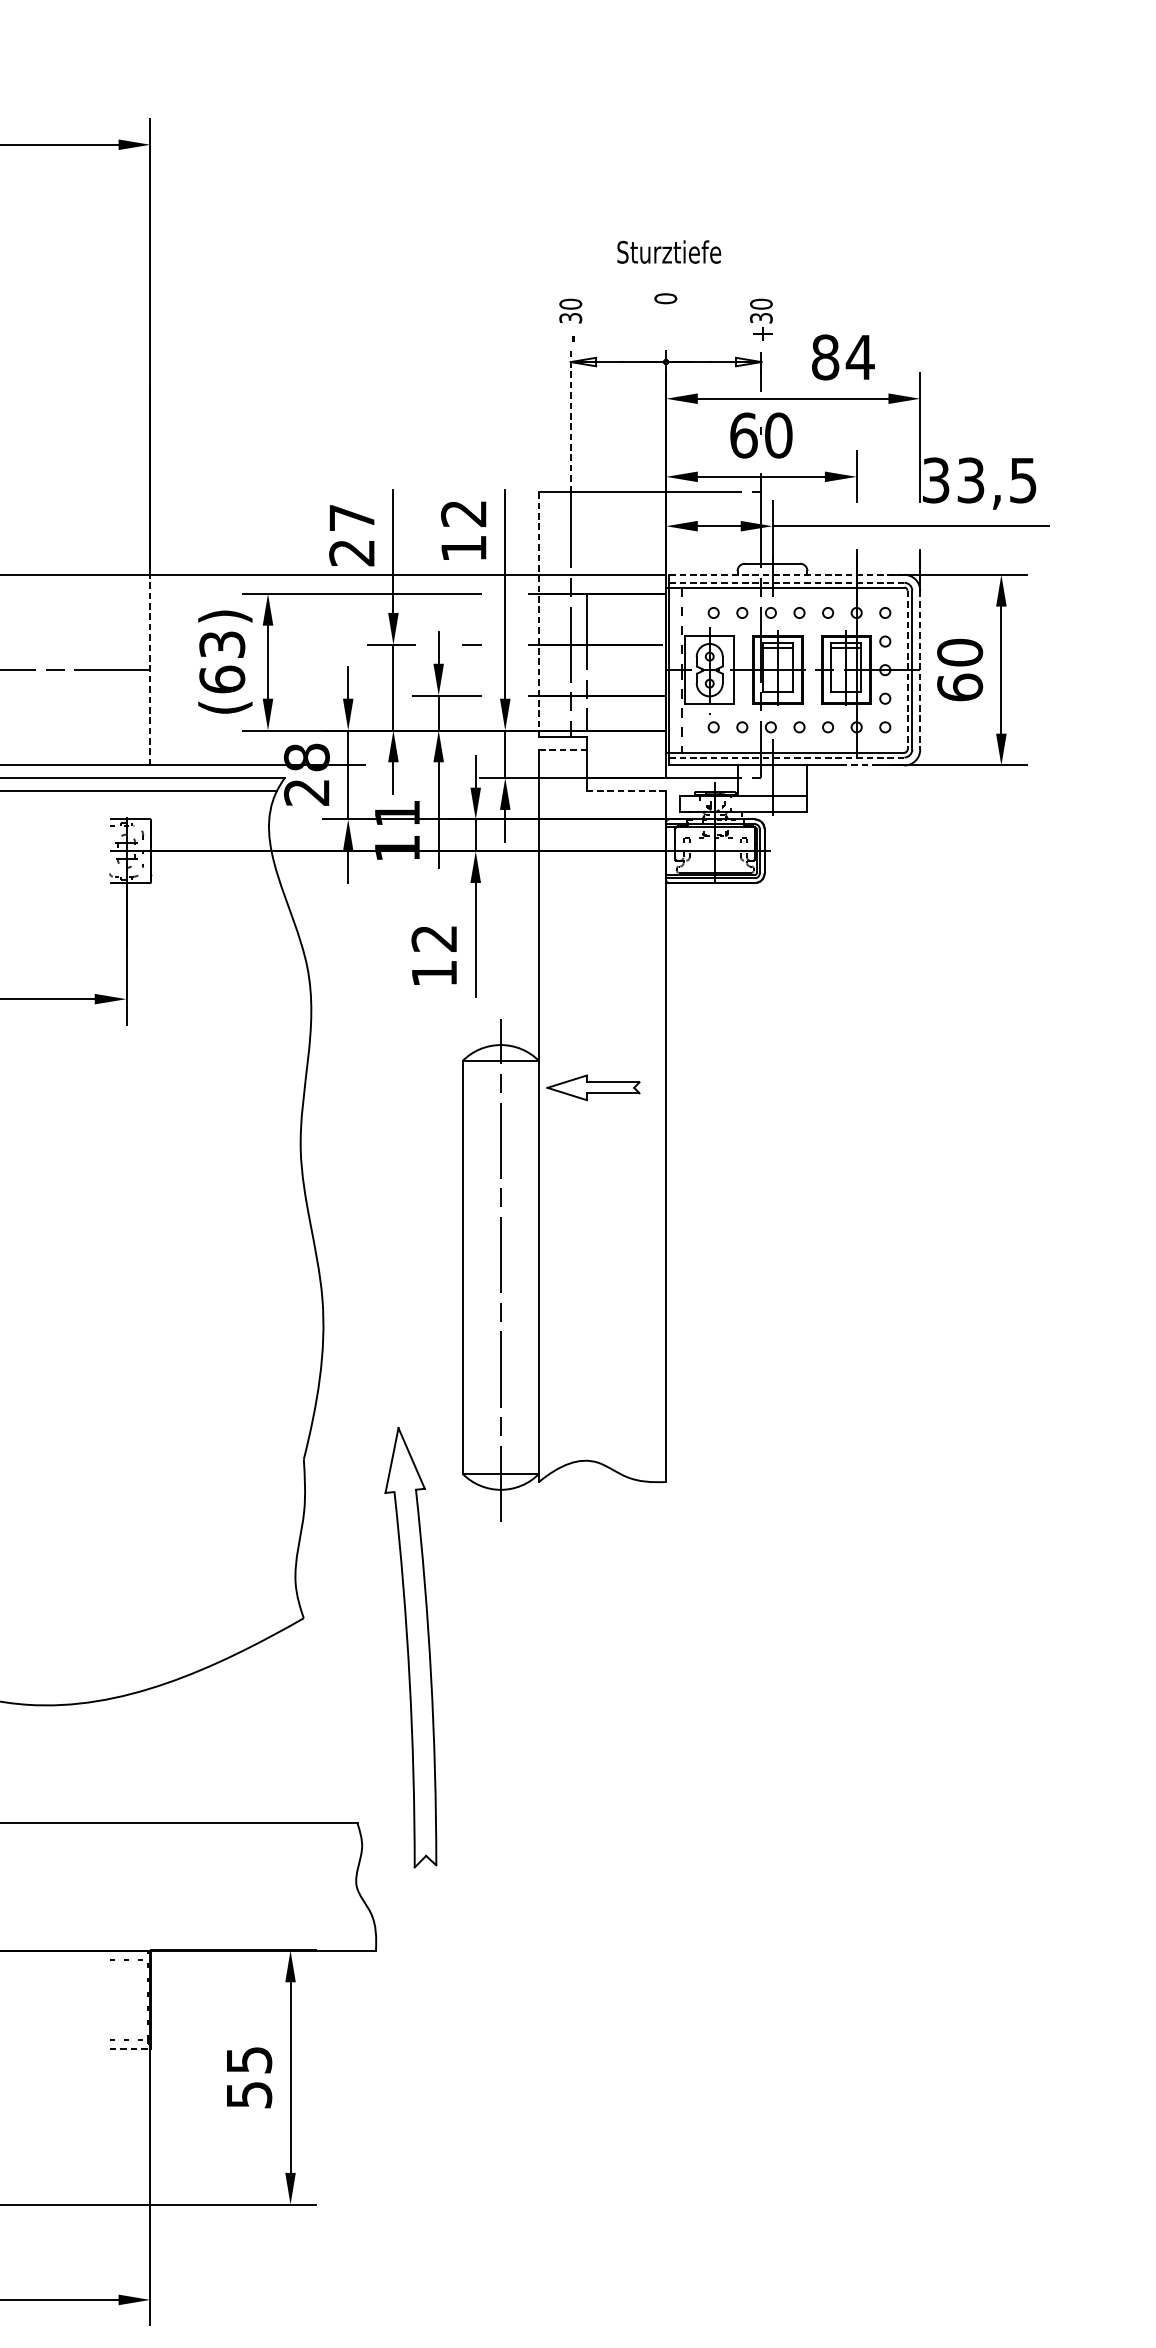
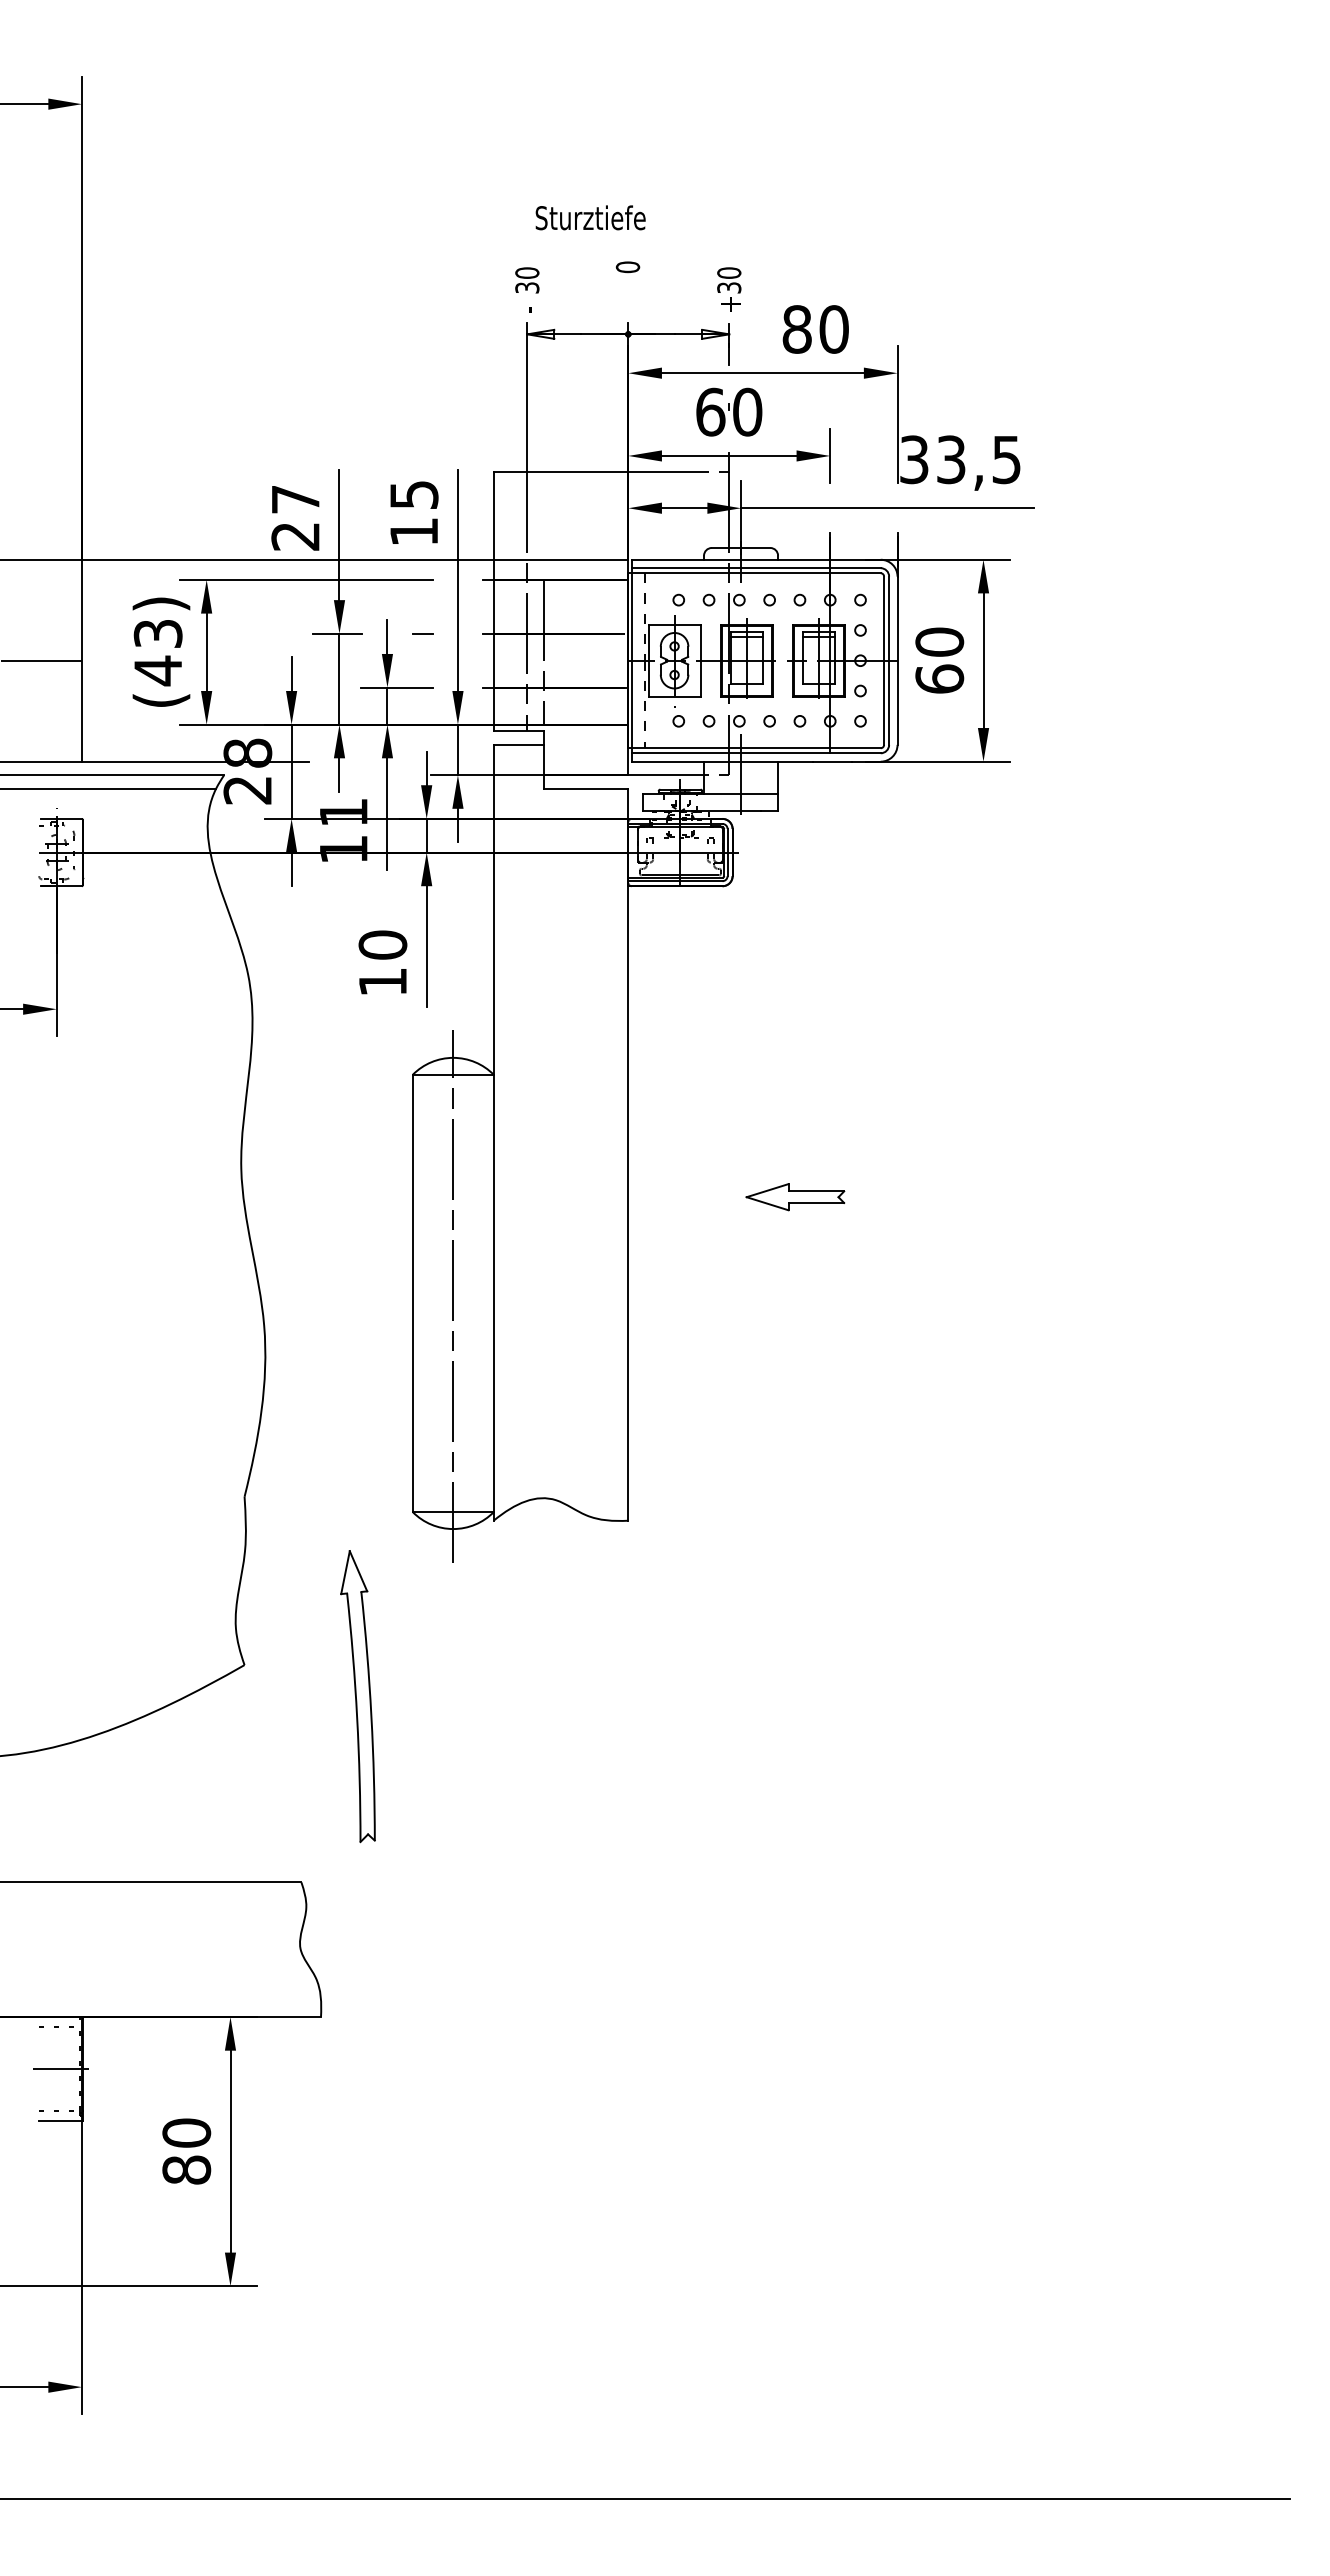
text: (669, 251) -> (590, 217), moved
text: (859, 357) -> (833, 329), 84 -> 80
line: (570, 421) -> (527, 397), dashed -> solid
text: (463, 514) -> (413, 495), 12 -> 15
line: (787, 574) -> (756, 559), dashed -> solid
line: (787, 583) -> (756, 568), dashed -> solid
line: (538, 614) -> (493, 601), dashed -> solid
line: (150, 669) -> (82, 660), dashed -> solid
line: (907, 670) -> (884, 661), dashed -> solid
line: (920, 670) -> (897, 661), dashed -> solid
text: (221, 679) -> (157, 670), (63) -> (43)
line: (563, 749) -> (519, 744), dashed -> solid
line: (787, 757) -> (756, 753), dashed -> solid
line: (859, 765) -> (833, 761), dashed -> solid
line: (626, 790) -> (586, 788), dashed -> solid
text: (434, 938) -> (382, 944), 12 -> 10
part: (593, 1088) -> (795, 1197), moved
part: (410, 1647) -> (357, 1696), size x0.62
line: (131, 2000) -> (61, 2069), added
line: (130, 2049) -> (60, 2121), dashed -> solid
text: (249, 2077) -> (186, 2151), 55 -> 80

